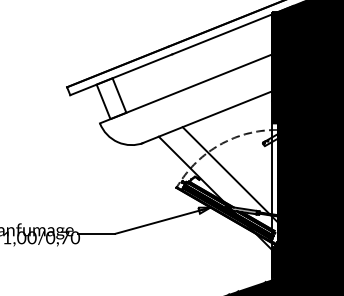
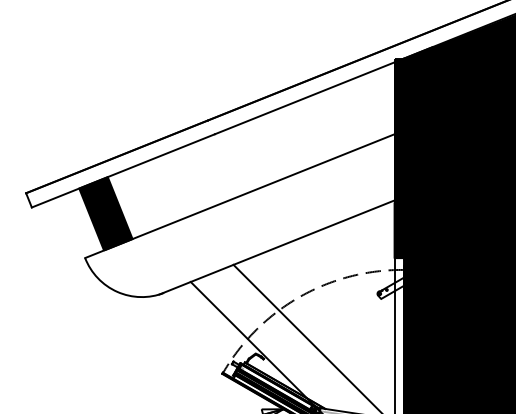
fill: (111, 98) -> (105, 213), added

